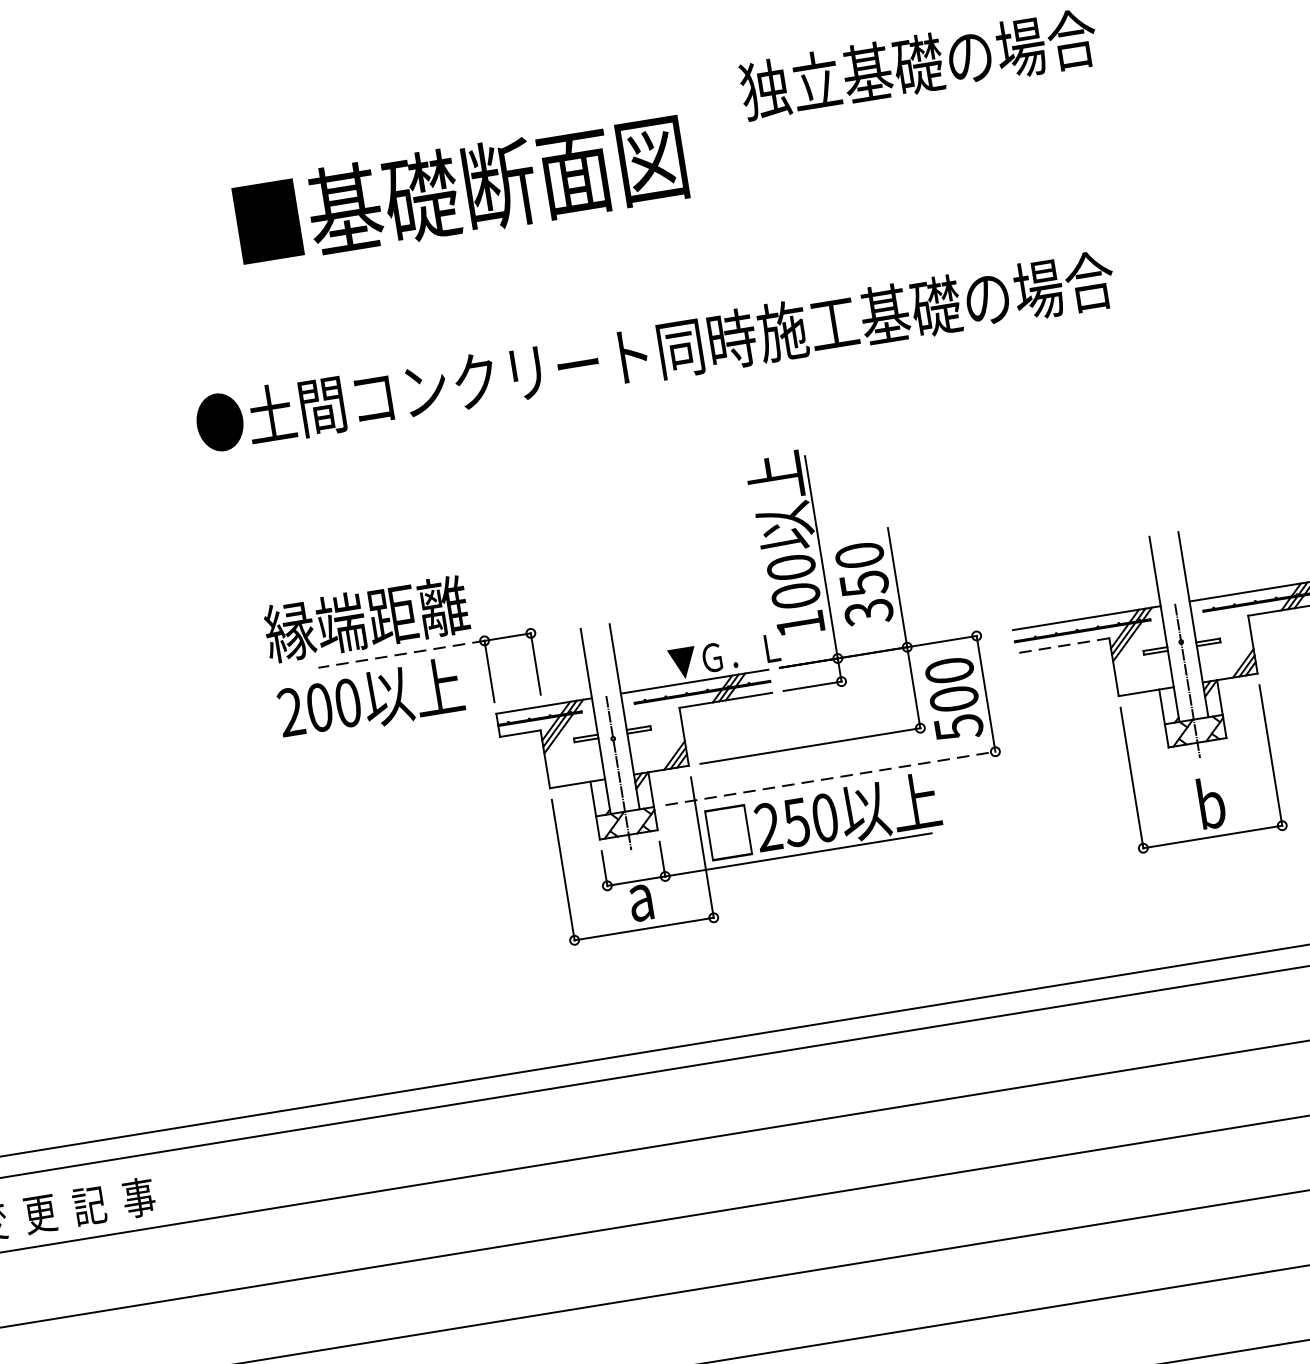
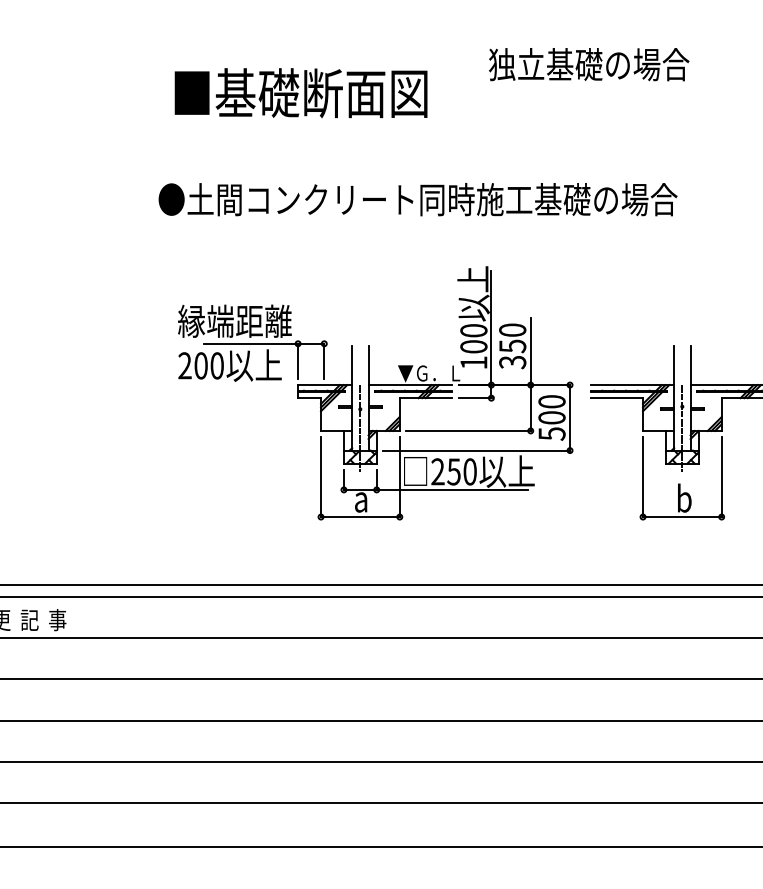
text: (459, 191) -> (300, 93), moved
line: (1062, 646) -> (616, 398), dashed -> solid
line: (400, 653) -> (250, 343), dashed -> solid
line: (831, 778) -> (477, 450), dashed -> solid

